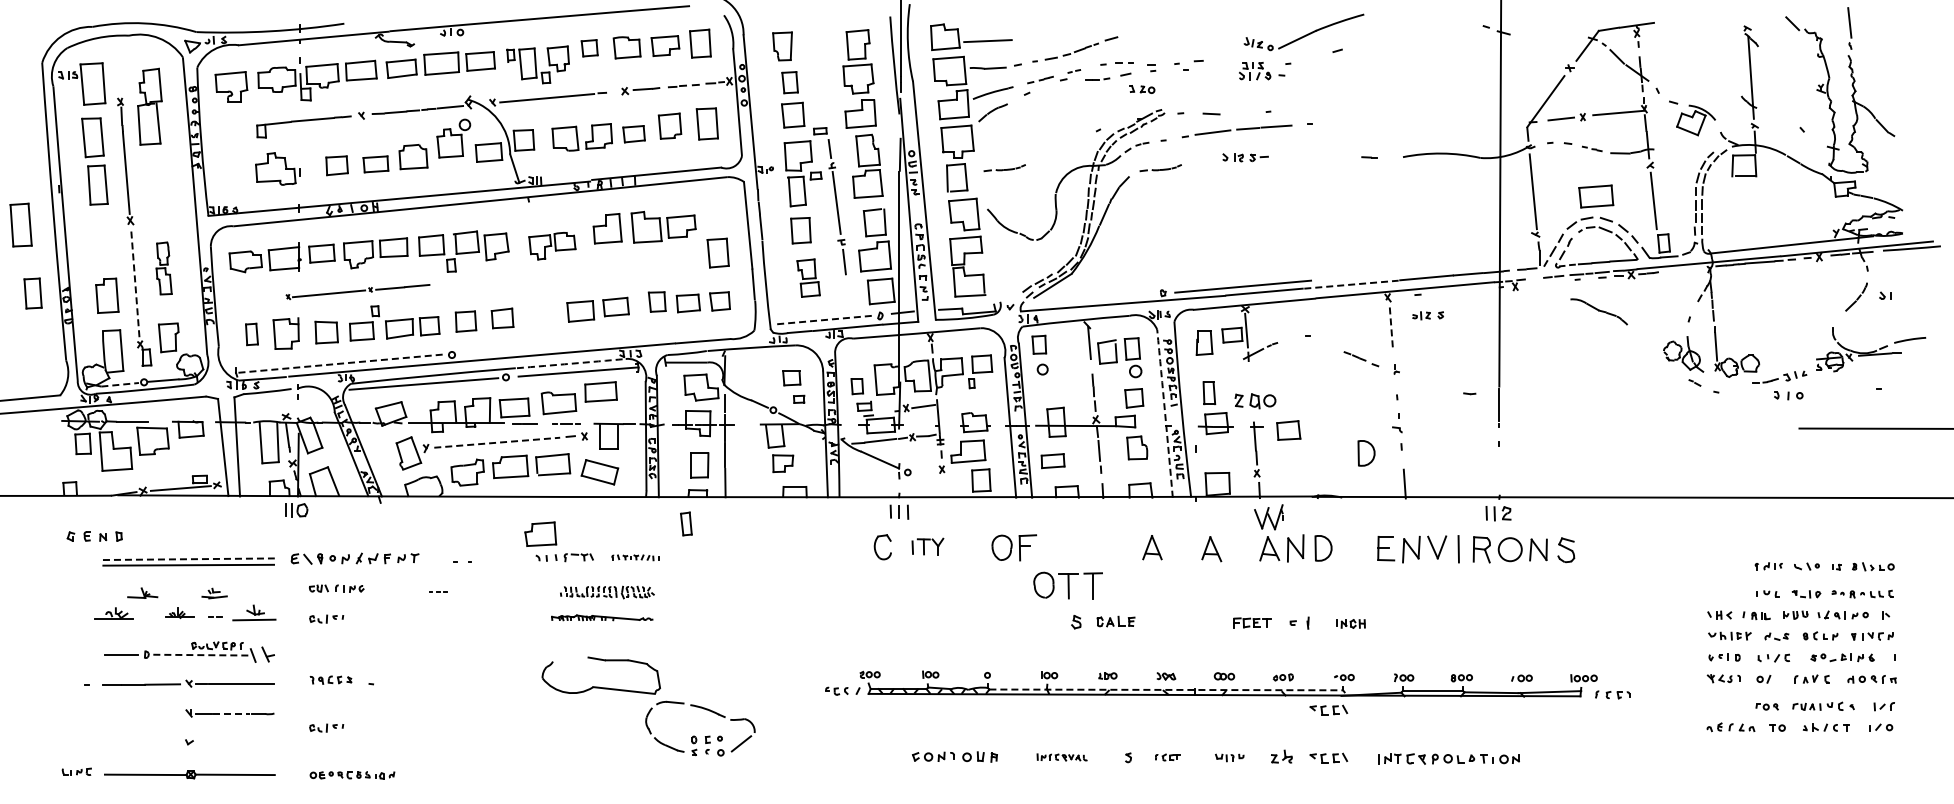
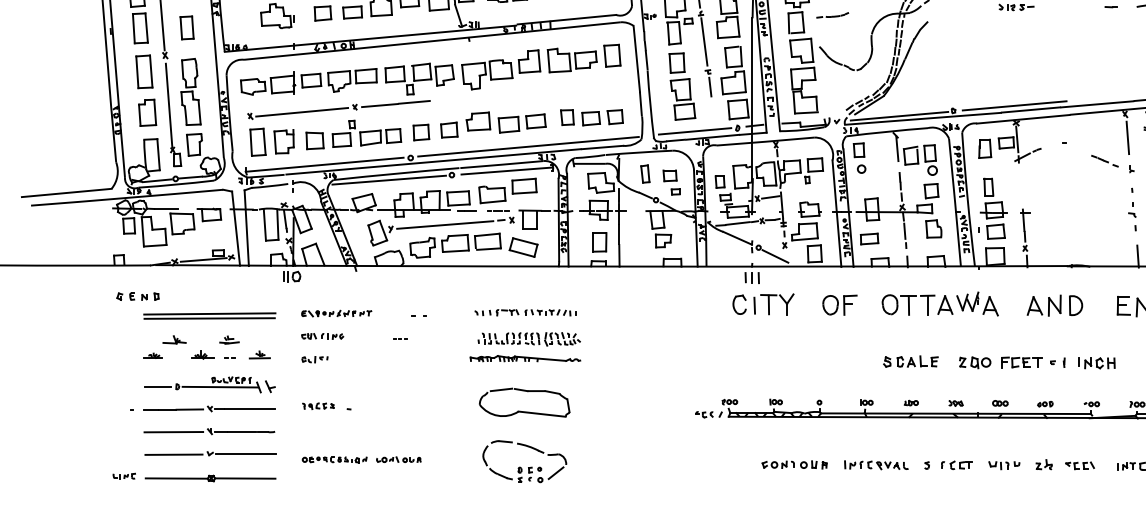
part: (1160, 168) -> (951, 15), removed
part: (20, 224) -> (143, 71), moved
part: (552, 246) -> (487, 75), size x1.43
part: (717, 252) -> (611, 55), moved
part: (163, 268) -> (190, 91), size x1.67
part: (808, 277) -> (682, 98), size x1.43
line: (1351, 284) -> (1097, 104), dashed -> solid
line: (135, 286) -> (169, 105), dashed -> solid
part: (357, 291) -> (338, 109), size x1.67
part: (32, 293) -> (186, 27), moved
line: (1092, 299) -> (899, 115), added
line: (824, 320) -> (695, 131), dashed -> solid
line: (1391, 329) -> (1127, 138), dashed -> solid
part: (251, 334) -> (257, 142), size x1.67
line: (605, 340) -> (527, 146), added
line: (339, 363) -> (324, 164), dashed -> solid
arc: (571, 363) -> (501, 164), dashed -> solid
line: (120, 384) -> (157, 180), dashed -> solid
part: (1255, 401) -> (975, 363), moved
arc: (1165, 413) -> (955, 202), dashed -> solid
part: (1288, 430) -> (995, 231), moved
line: (497, 442) -> (445, 224), dashed -> solid
part: (1366, 453) -> (1108, 233), removed
line: (929, 483) -> (775, 256), added
part: (1268, 517) -> (967, 301), moved
part: (686, 523) -> (645, 173), moved
part: (540, 533) -> (478, 121), moved
part: (927, 546) -> (773, 304), size x1.67
part: (635, 557) -> (550, 312), size x1.43
part: (354, 558) -> (336, 313), size x0.71
line: (188, 559) -> (209, 314), dashed -> solid
part: (1067, 585) -> (908, 304), moved
part: (607, 592) -> (529, 339), size x1.43
part: (254, 612) -> (259, 354), size x0.62
part: (114, 614) -> (153, 356), size x0.62
part: (601, 617) -> (524, 358), size x1.43
part: (1115, 621) -> (917, 361), size x1.43
part: (1252, 622) -> (1021, 362), size x1.43
part: (1350, 623) -> (1096, 363), size x1.67
line: (203, 655) -> (220, 387), dashed -> solid
line: (570, 658) -> (501, 389), added
line: (1166, 689) -> (956, 413), dashed -> solid
part: (1328, 709) -> (1079, 428), removed
line: (141, 713) -> (173, 431), added
line: (231, 713) -> (242, 431), dashed -> solid
part: (326, 727) -> (314, 442), removed
part: (704, 736) -> (527, 467), moved
line: (141, 743) -> (173, 454), added
line: (236, 743) -> (246, 454), added
part: (435, 750) -> (398, 459), added
part: (1062, 757) -> (876, 465), size x1.67
part: (1167, 757) -> (956, 465), size x1.67
part: (1229, 757) -> (1004, 465), size x1.43
part: (352, 775) -> (334, 459), moved

